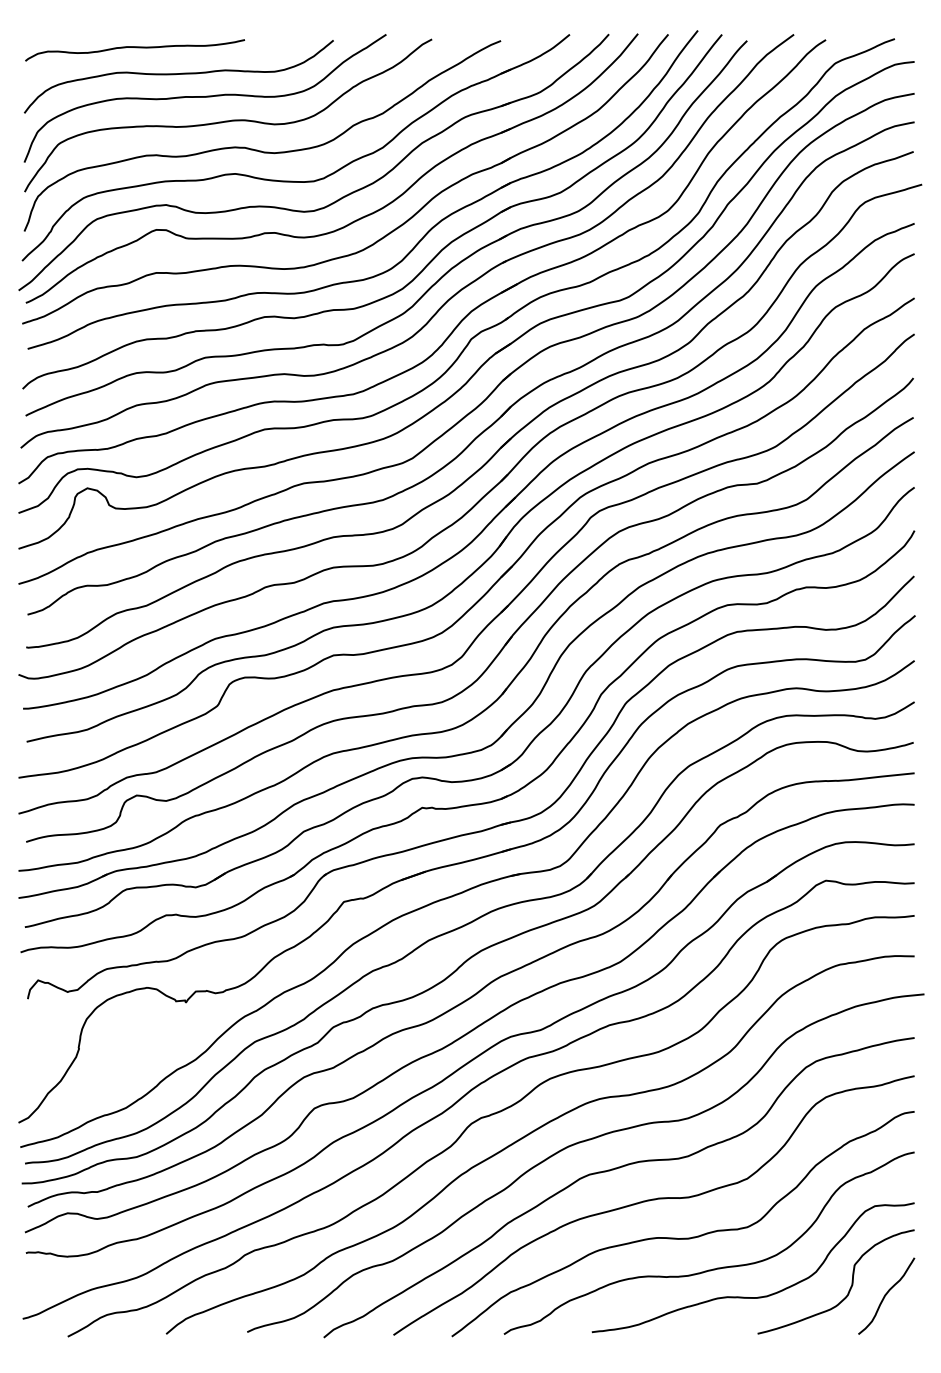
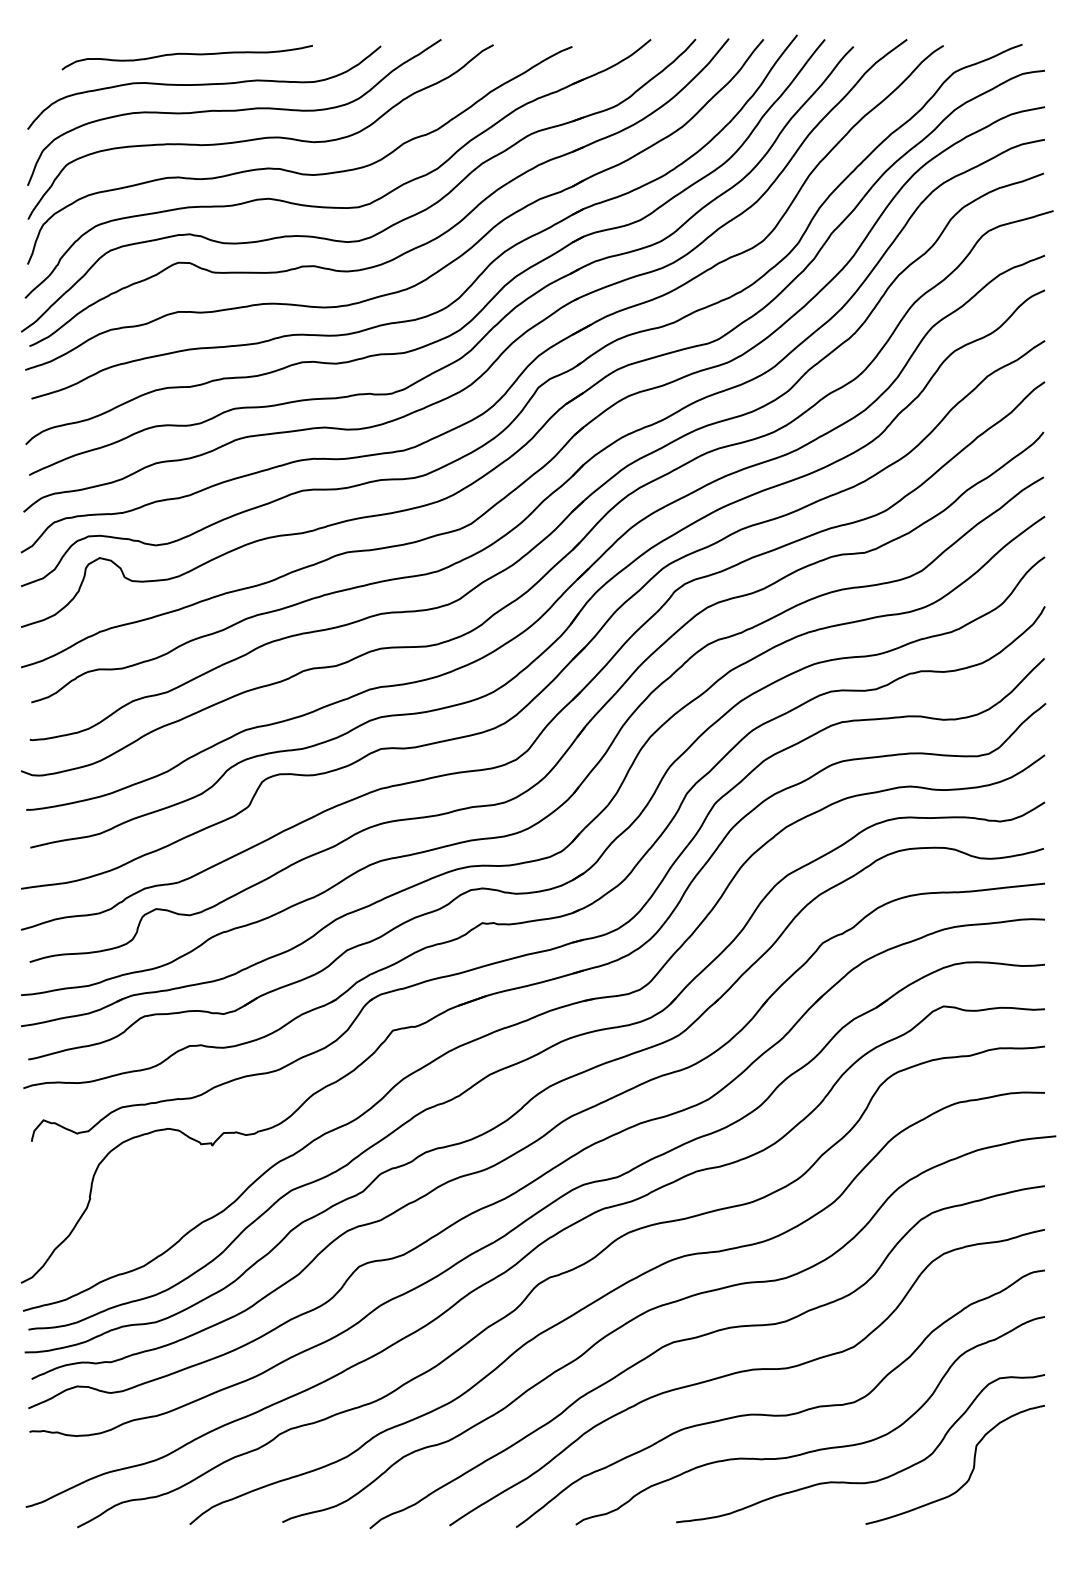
curve: (135, 48) -> (187, 55), moved
curve: (886, 1295) -> (1012, 1480), removed

